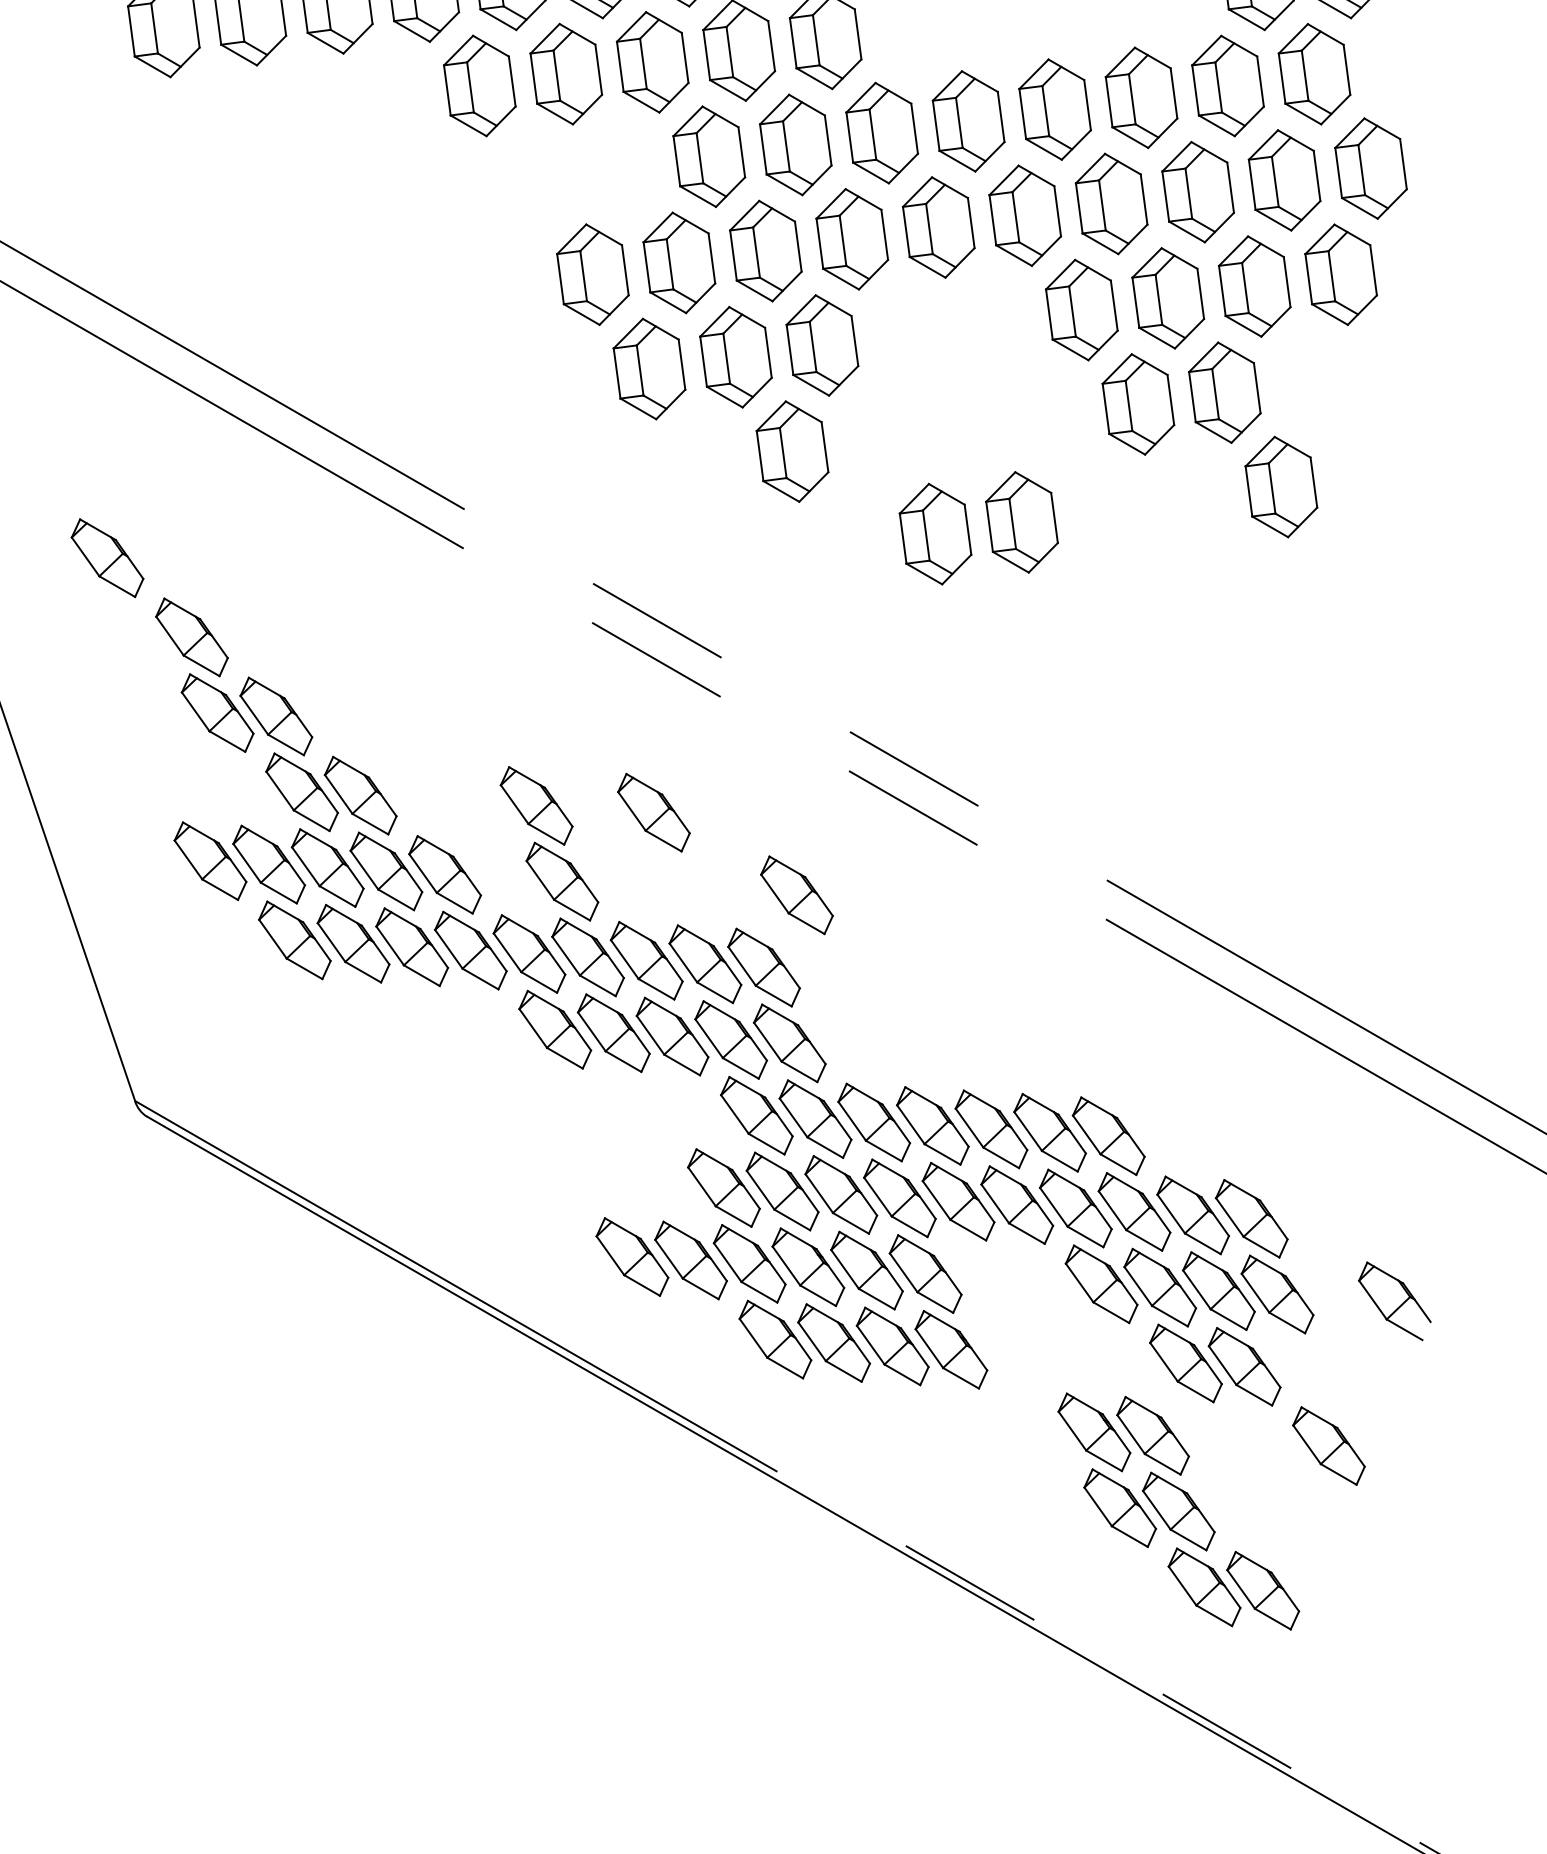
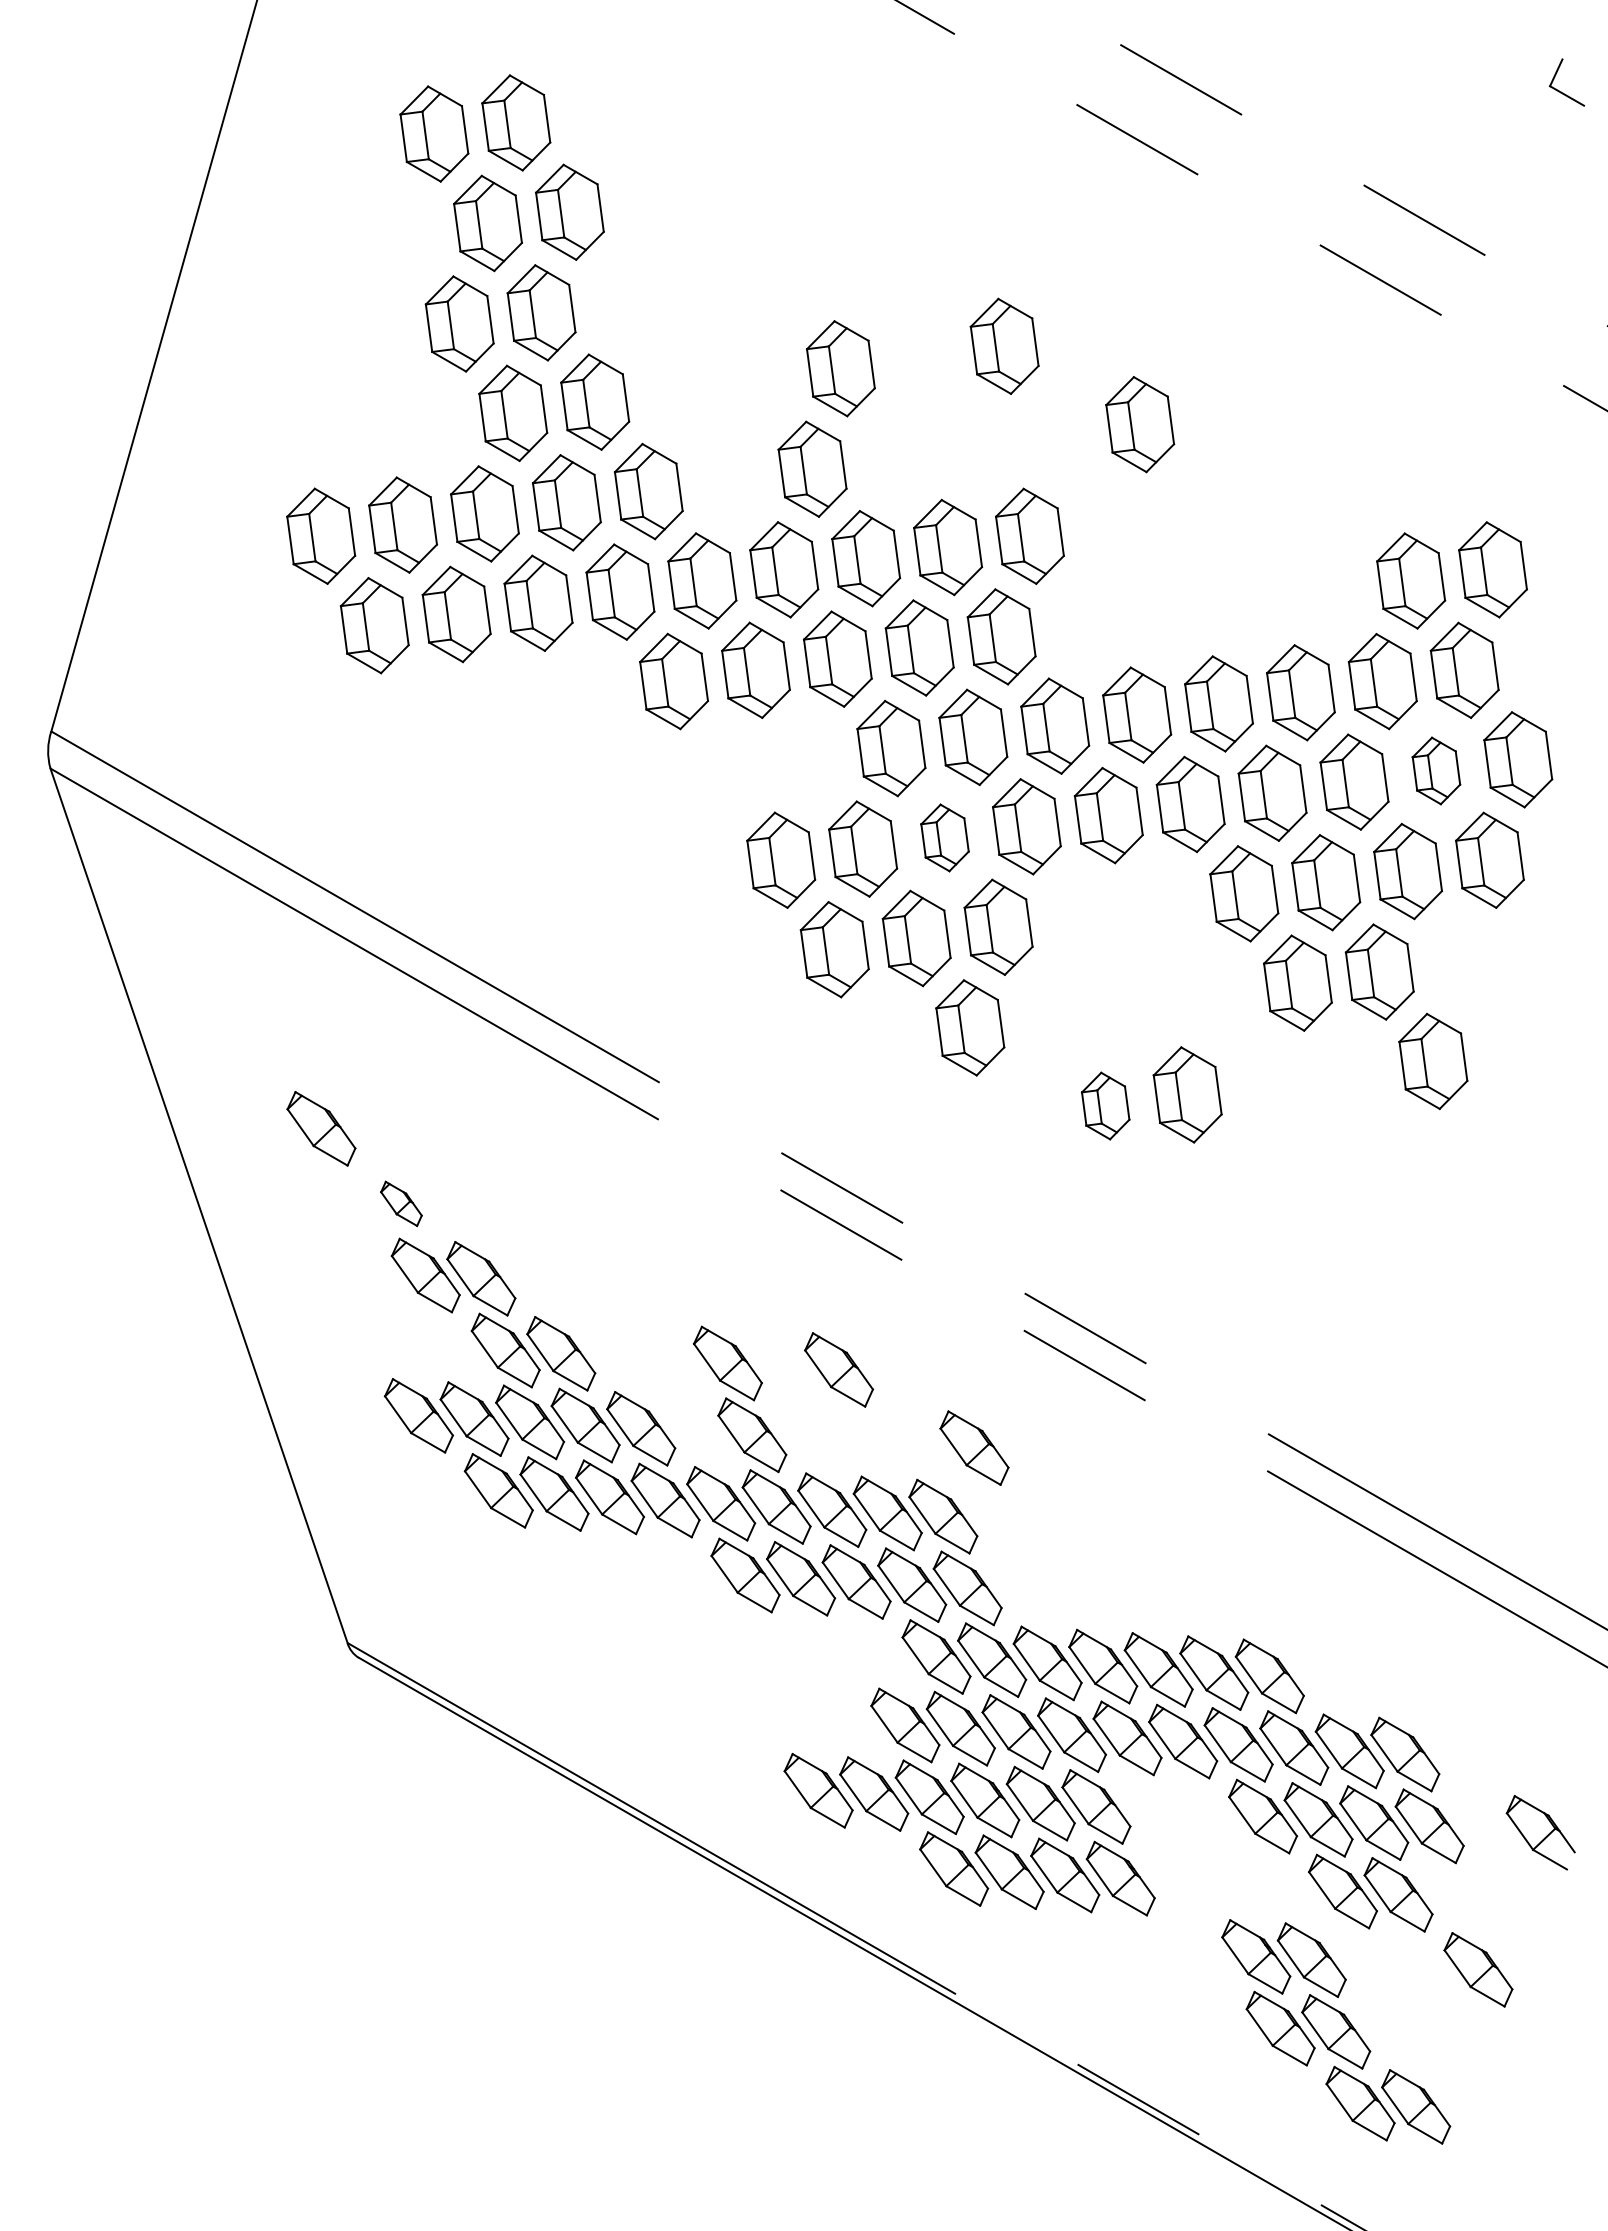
part: (1284, 179) -> (1436, 770), size x0.7
part: (765, 250) -> (944, 837), size x0.7
part: (935, 533) -> (1105, 1105), size x0.7
part: (192, 637) -> (401, 1203), size x0.6

